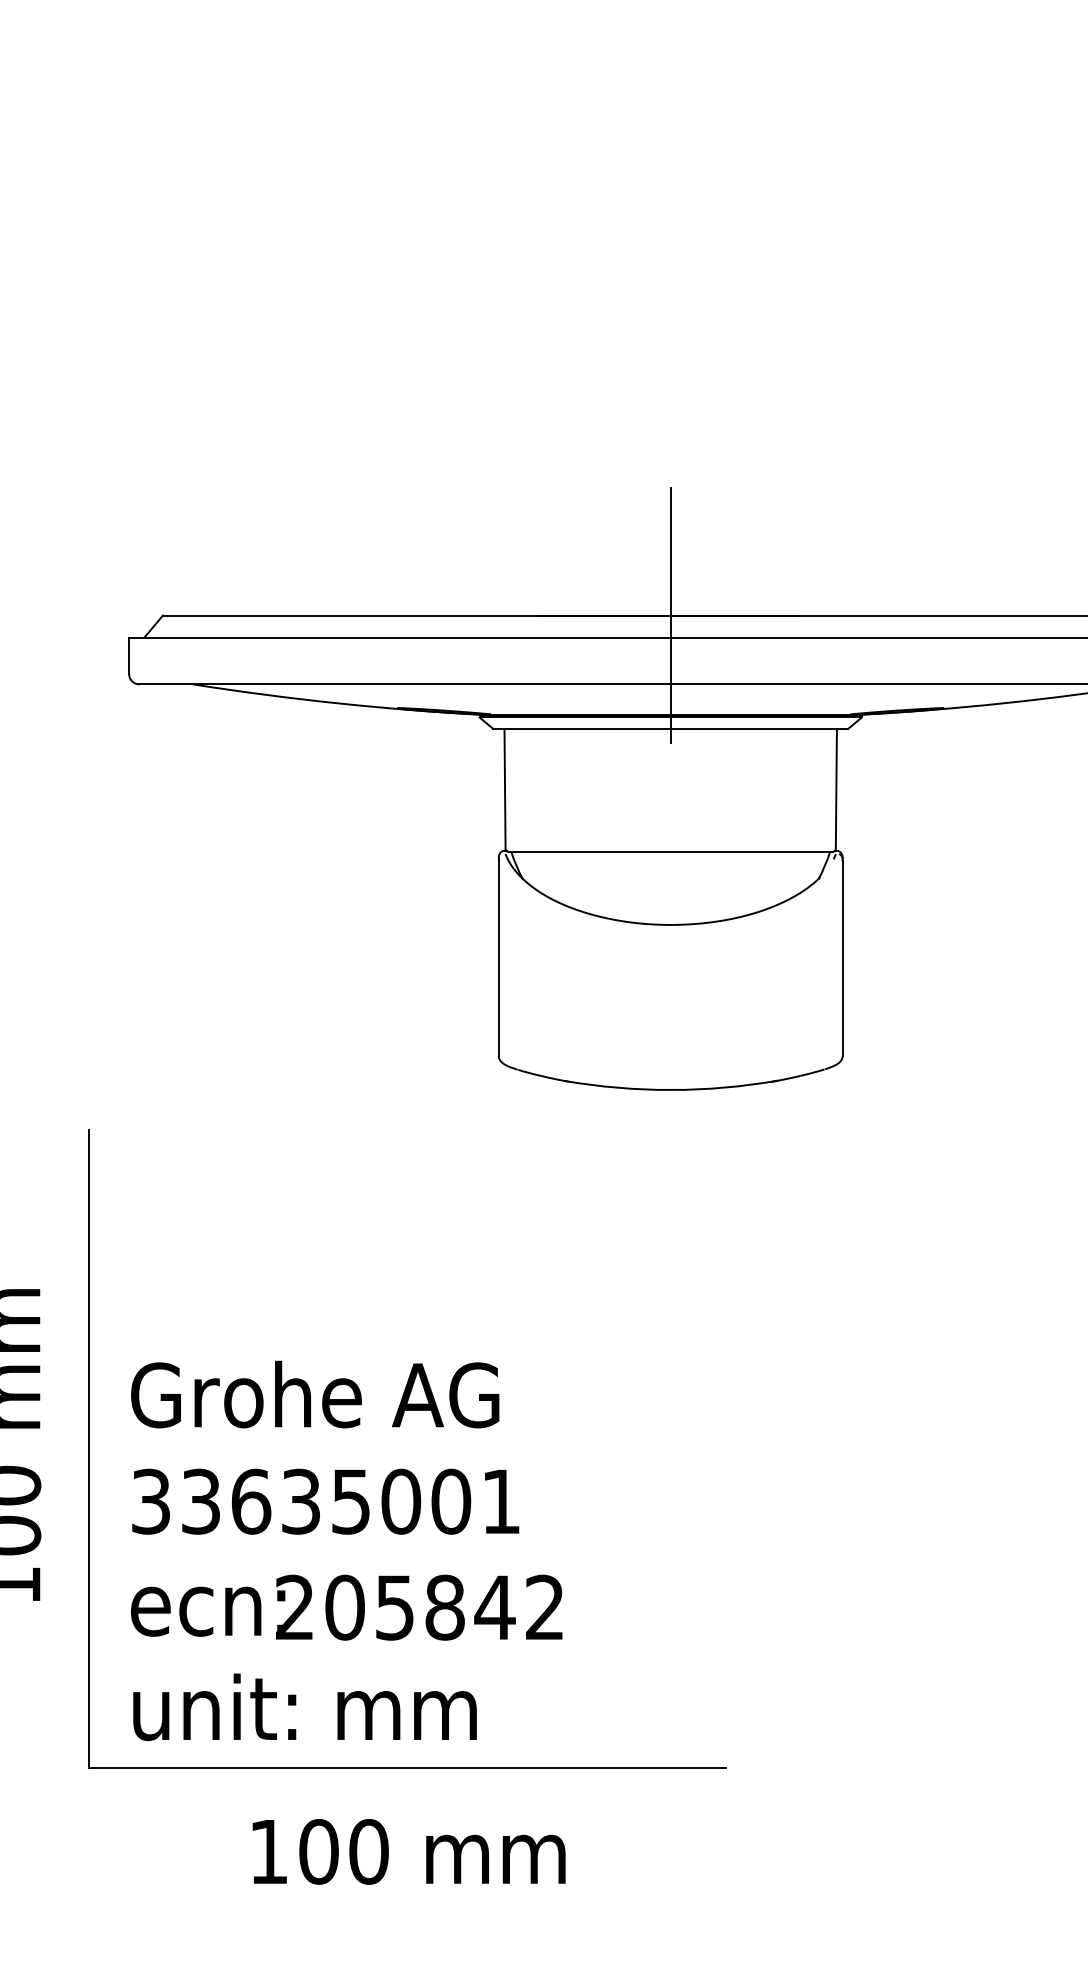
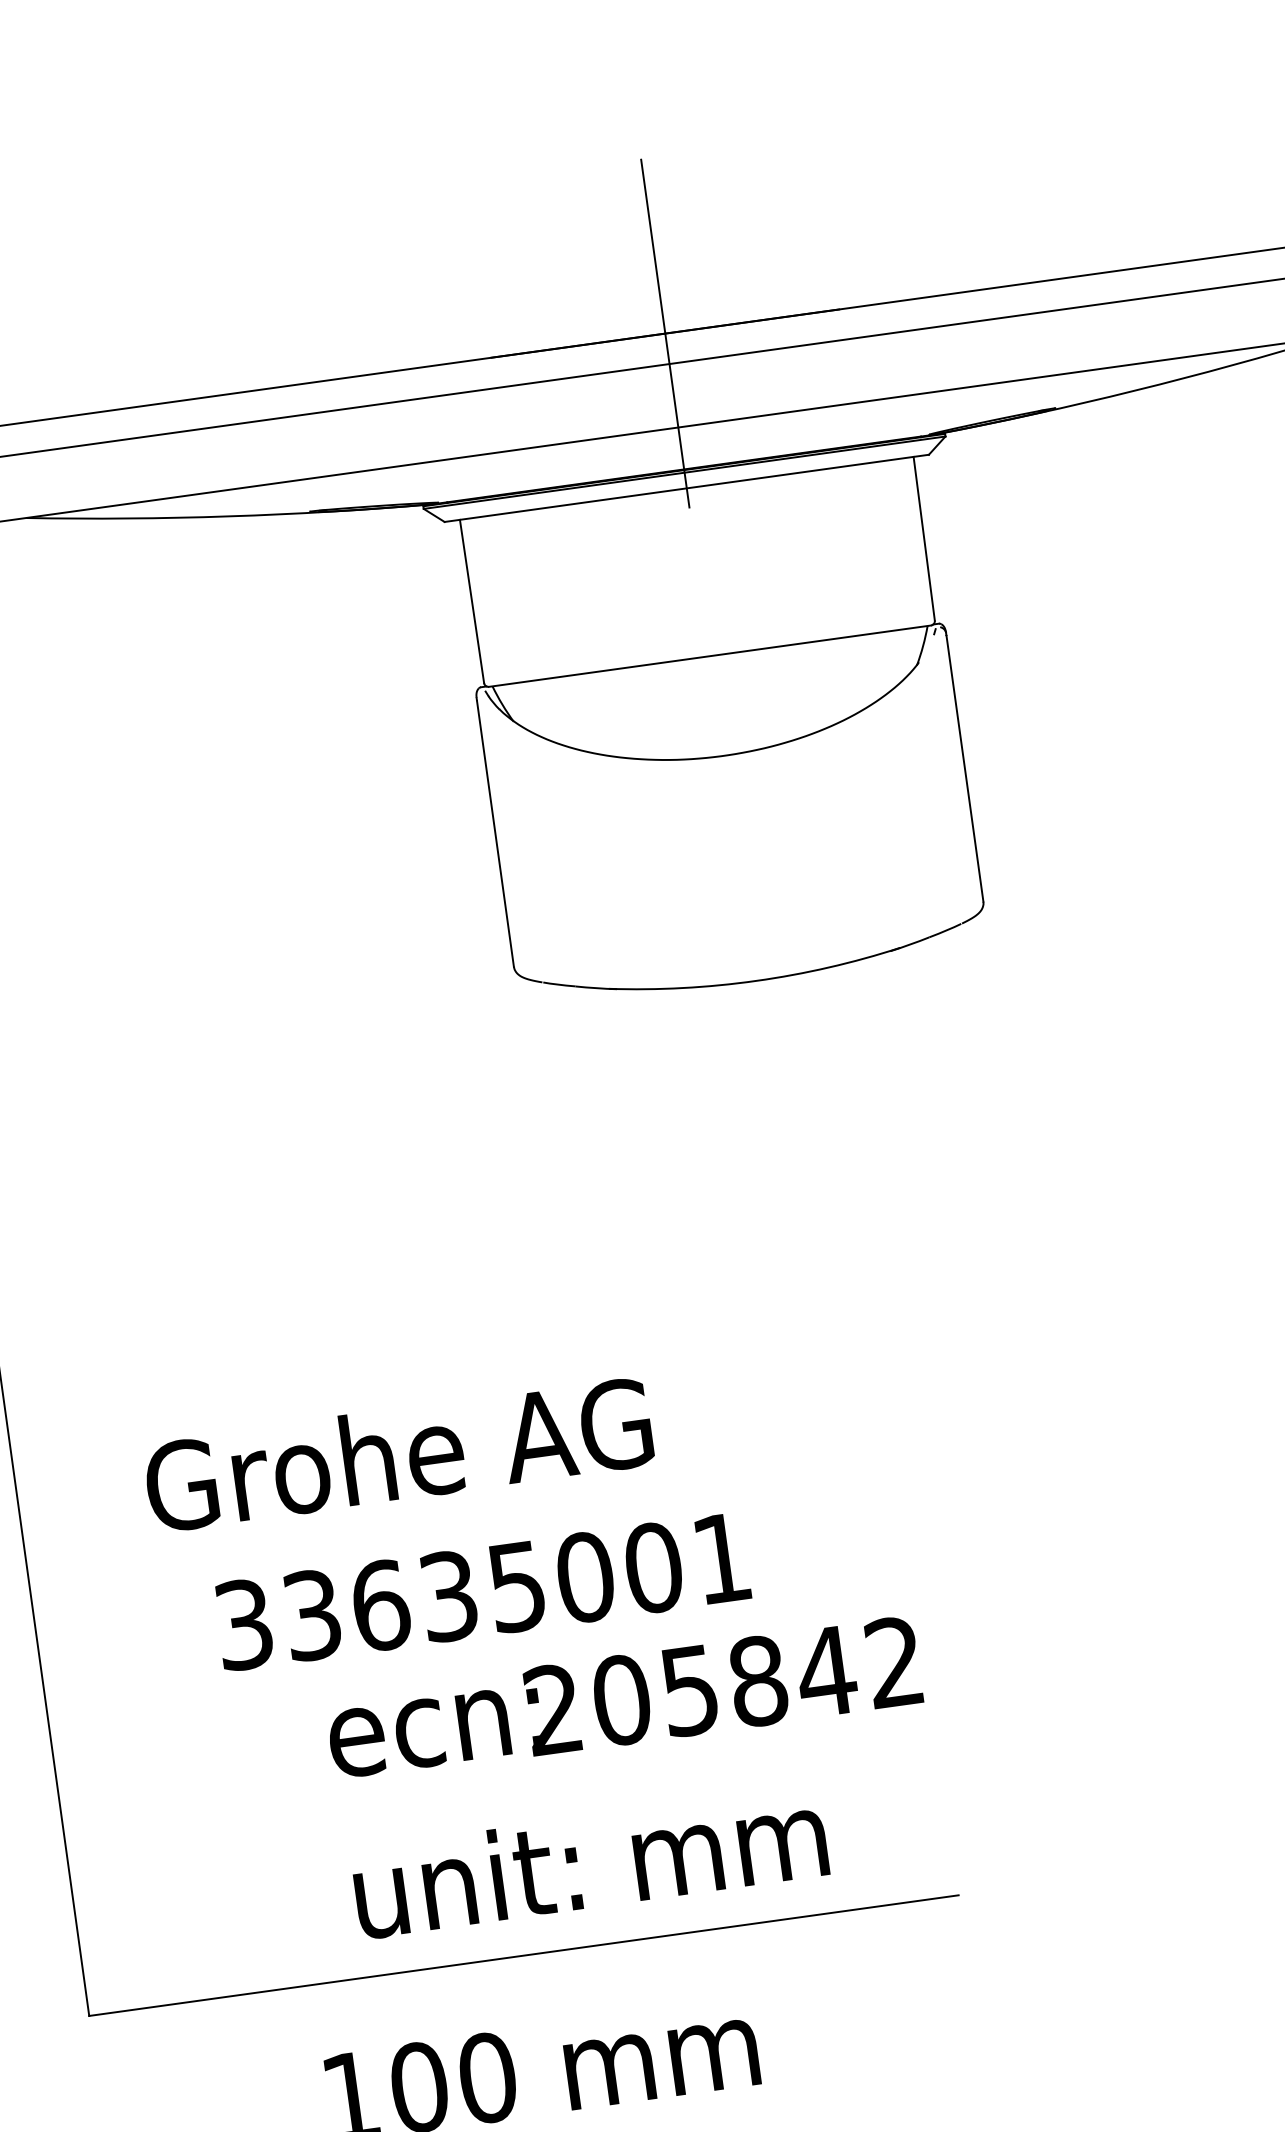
text: (315, 1394) -> (399, 1454), moved
text: (325, 1501) -> (482, 1591), moved
text: (346, 1607) -> (623, 1699), moved
text: (304, 1707) -> (589, 1863), moved

